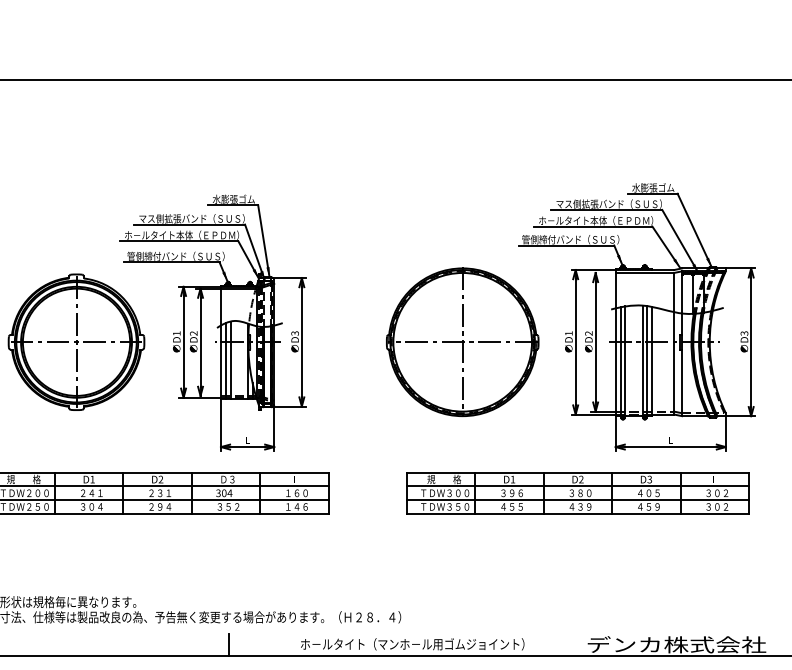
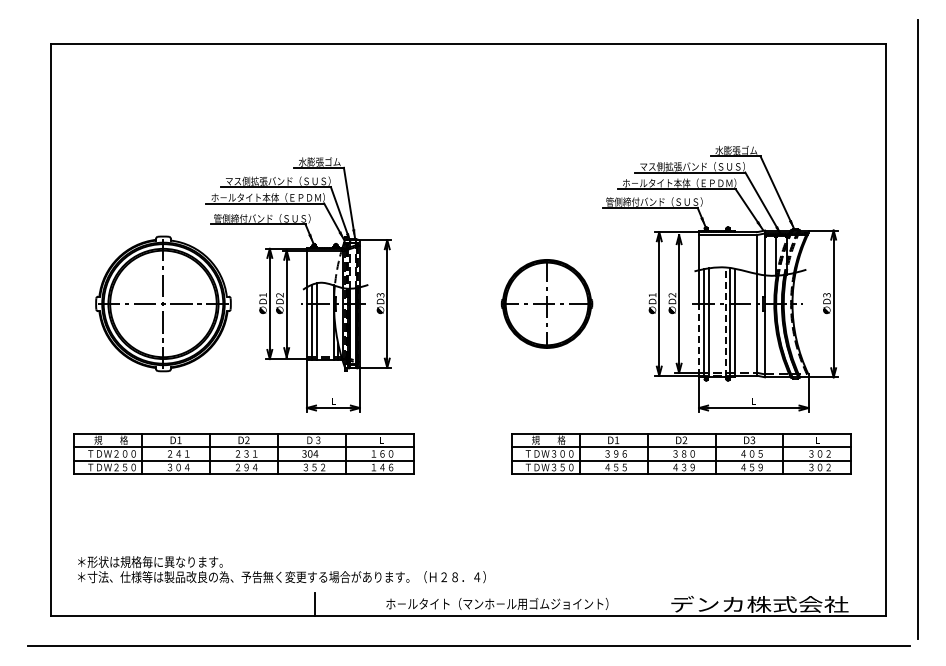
part: (462, 341) -> (546, 303), size x0.6
line: (642, 360) -> (725, 322), solid -> dashed
line: (616, 378) -> (699, 339), solid -> dashed
part: (577, 492) -> (681, 453), moved

